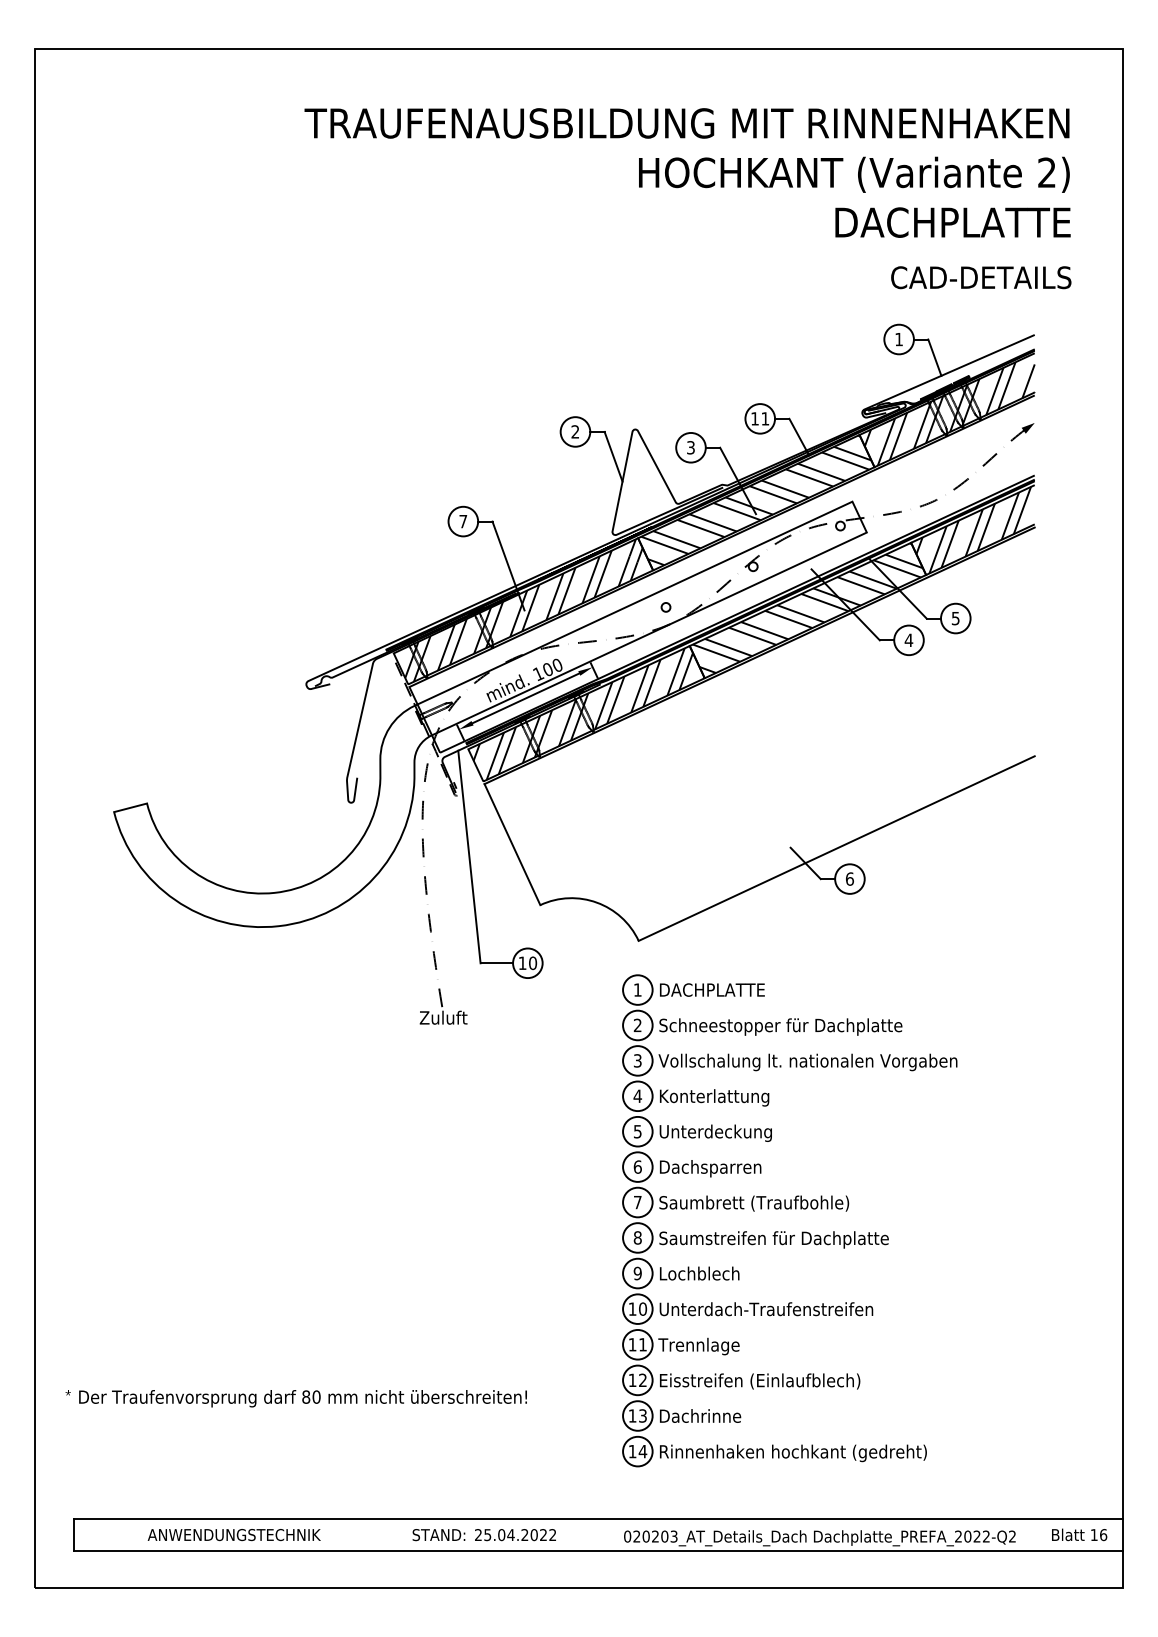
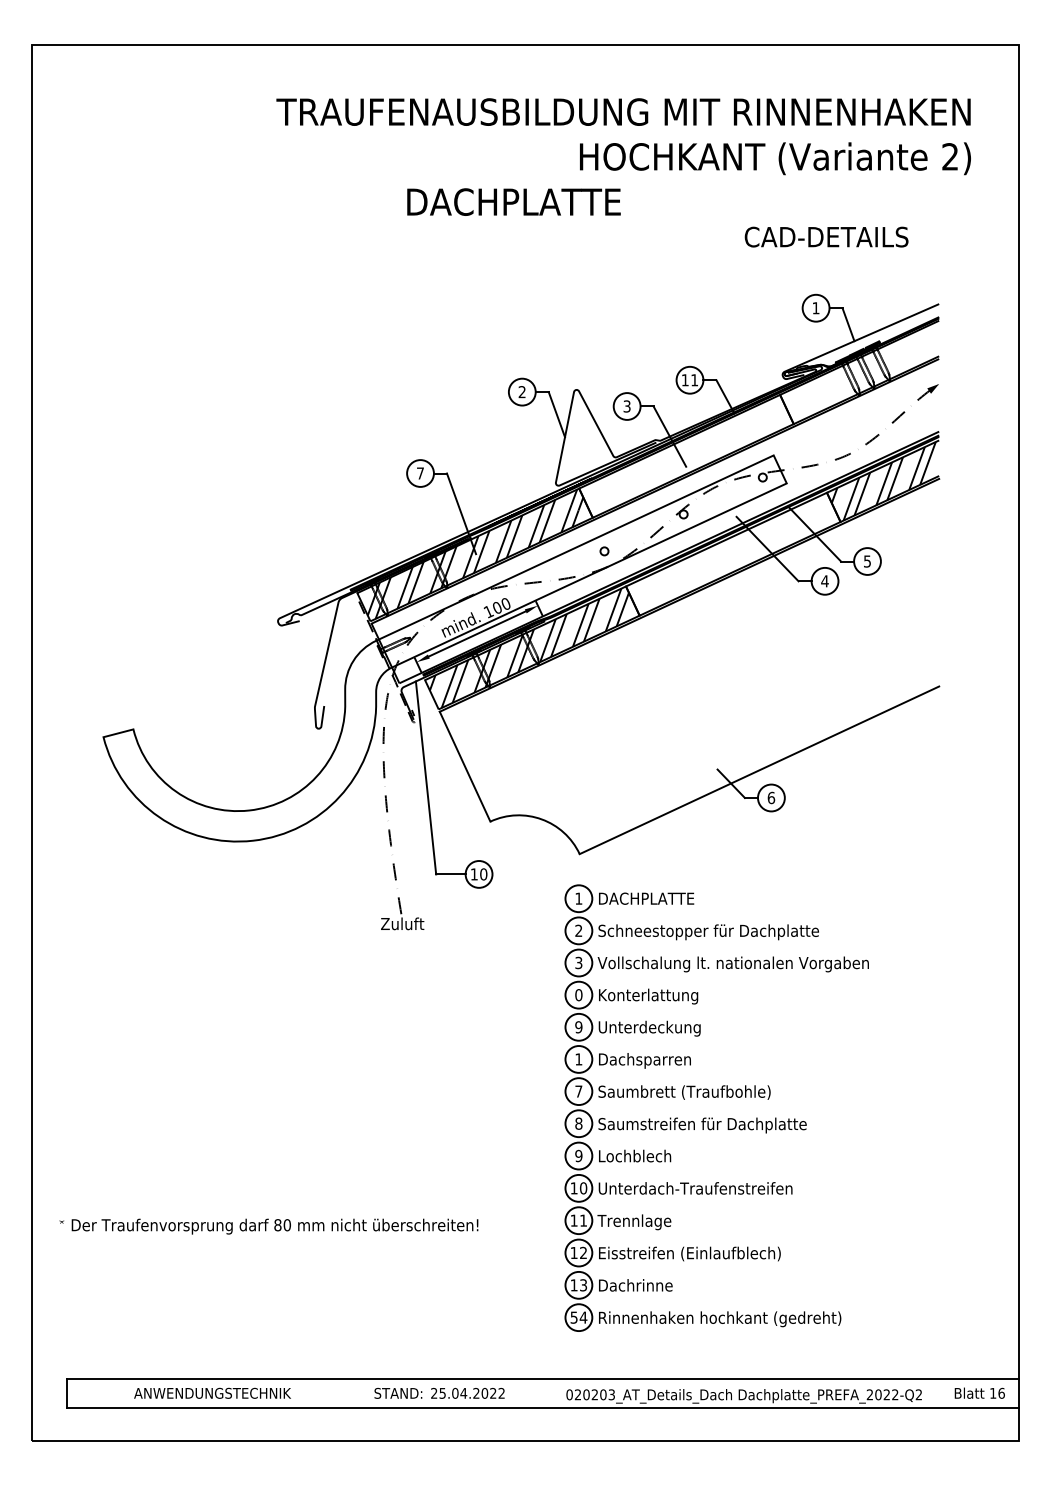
text: (952, 221) -> (513, 201), moved
text: (981, 277) -> (826, 236), moved
hatch: (949, 413) -> (861, 375), removed
hatch: (756, 500) -> (686, 454), removed
hatch: (807, 607) -> (732, 551), removed
text: (637, 1096) -> (578, 995), 4 -> 0
text: (637, 1131) -> (578, 1027), 5 -> 9
text: (637, 1167) -> (578, 1059), 6 -> 1
text: (295, 1398) -> (268, 1226), moved
text: (631, 1451) -> (573, 1317), 14 -> 54

